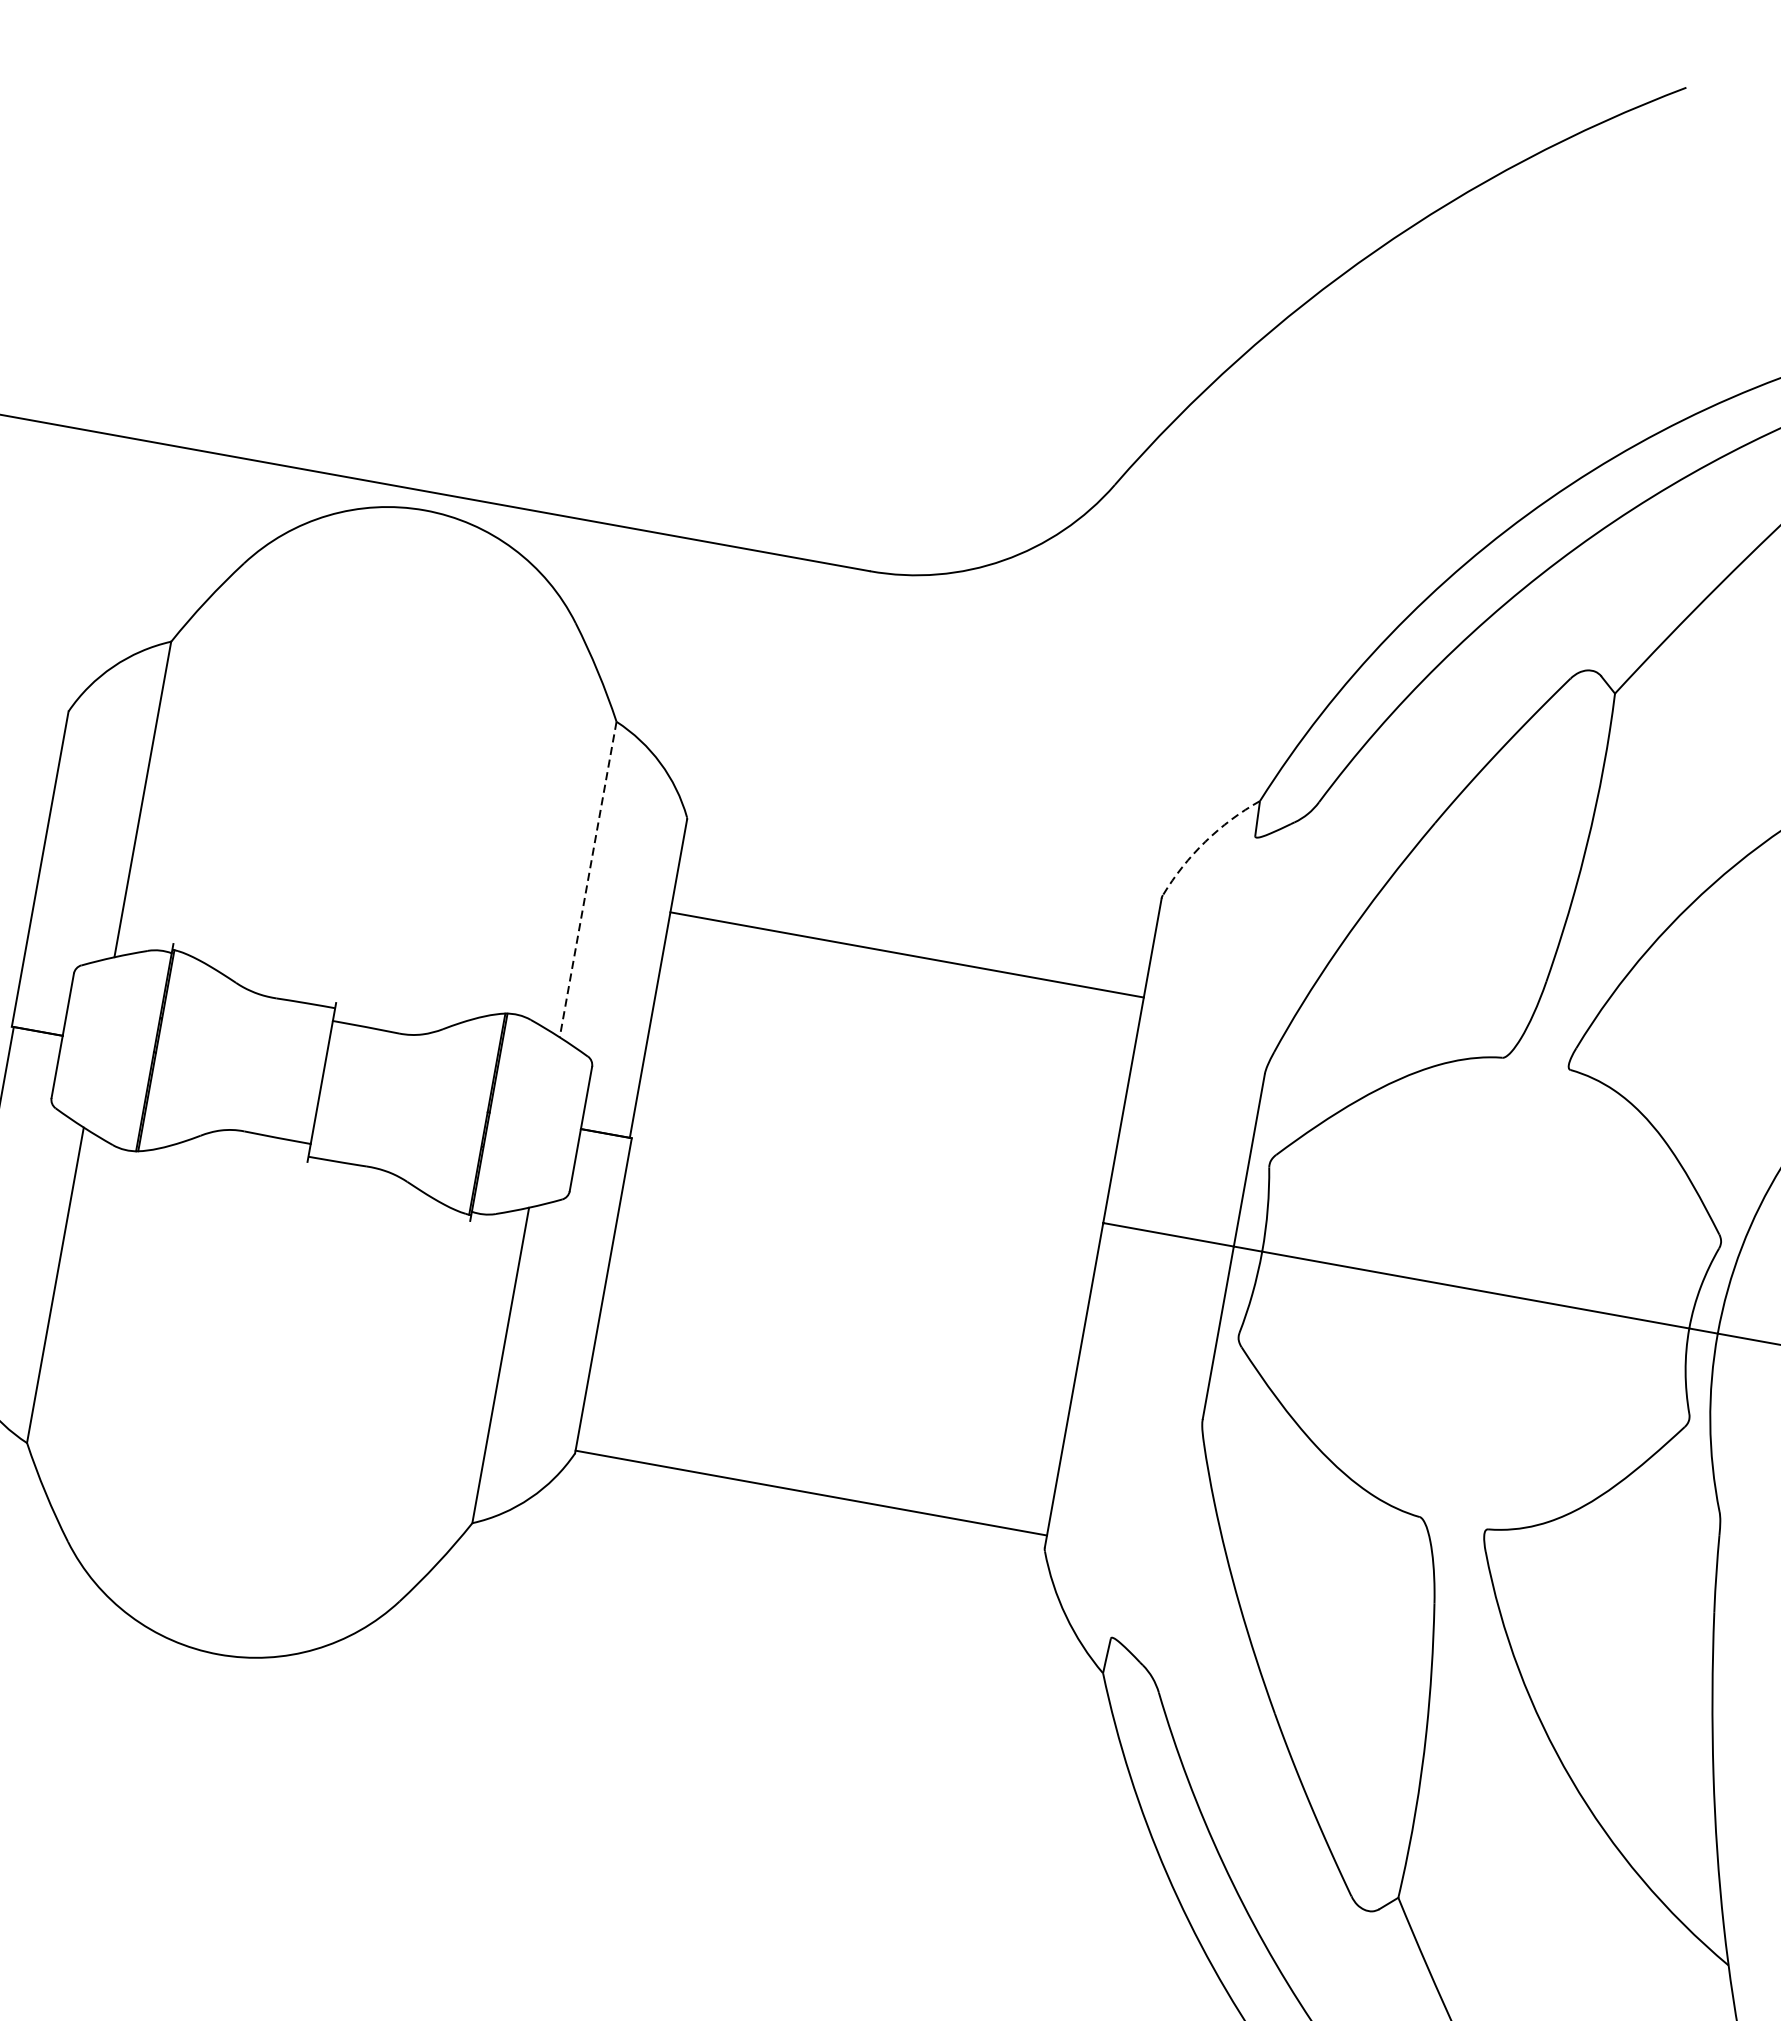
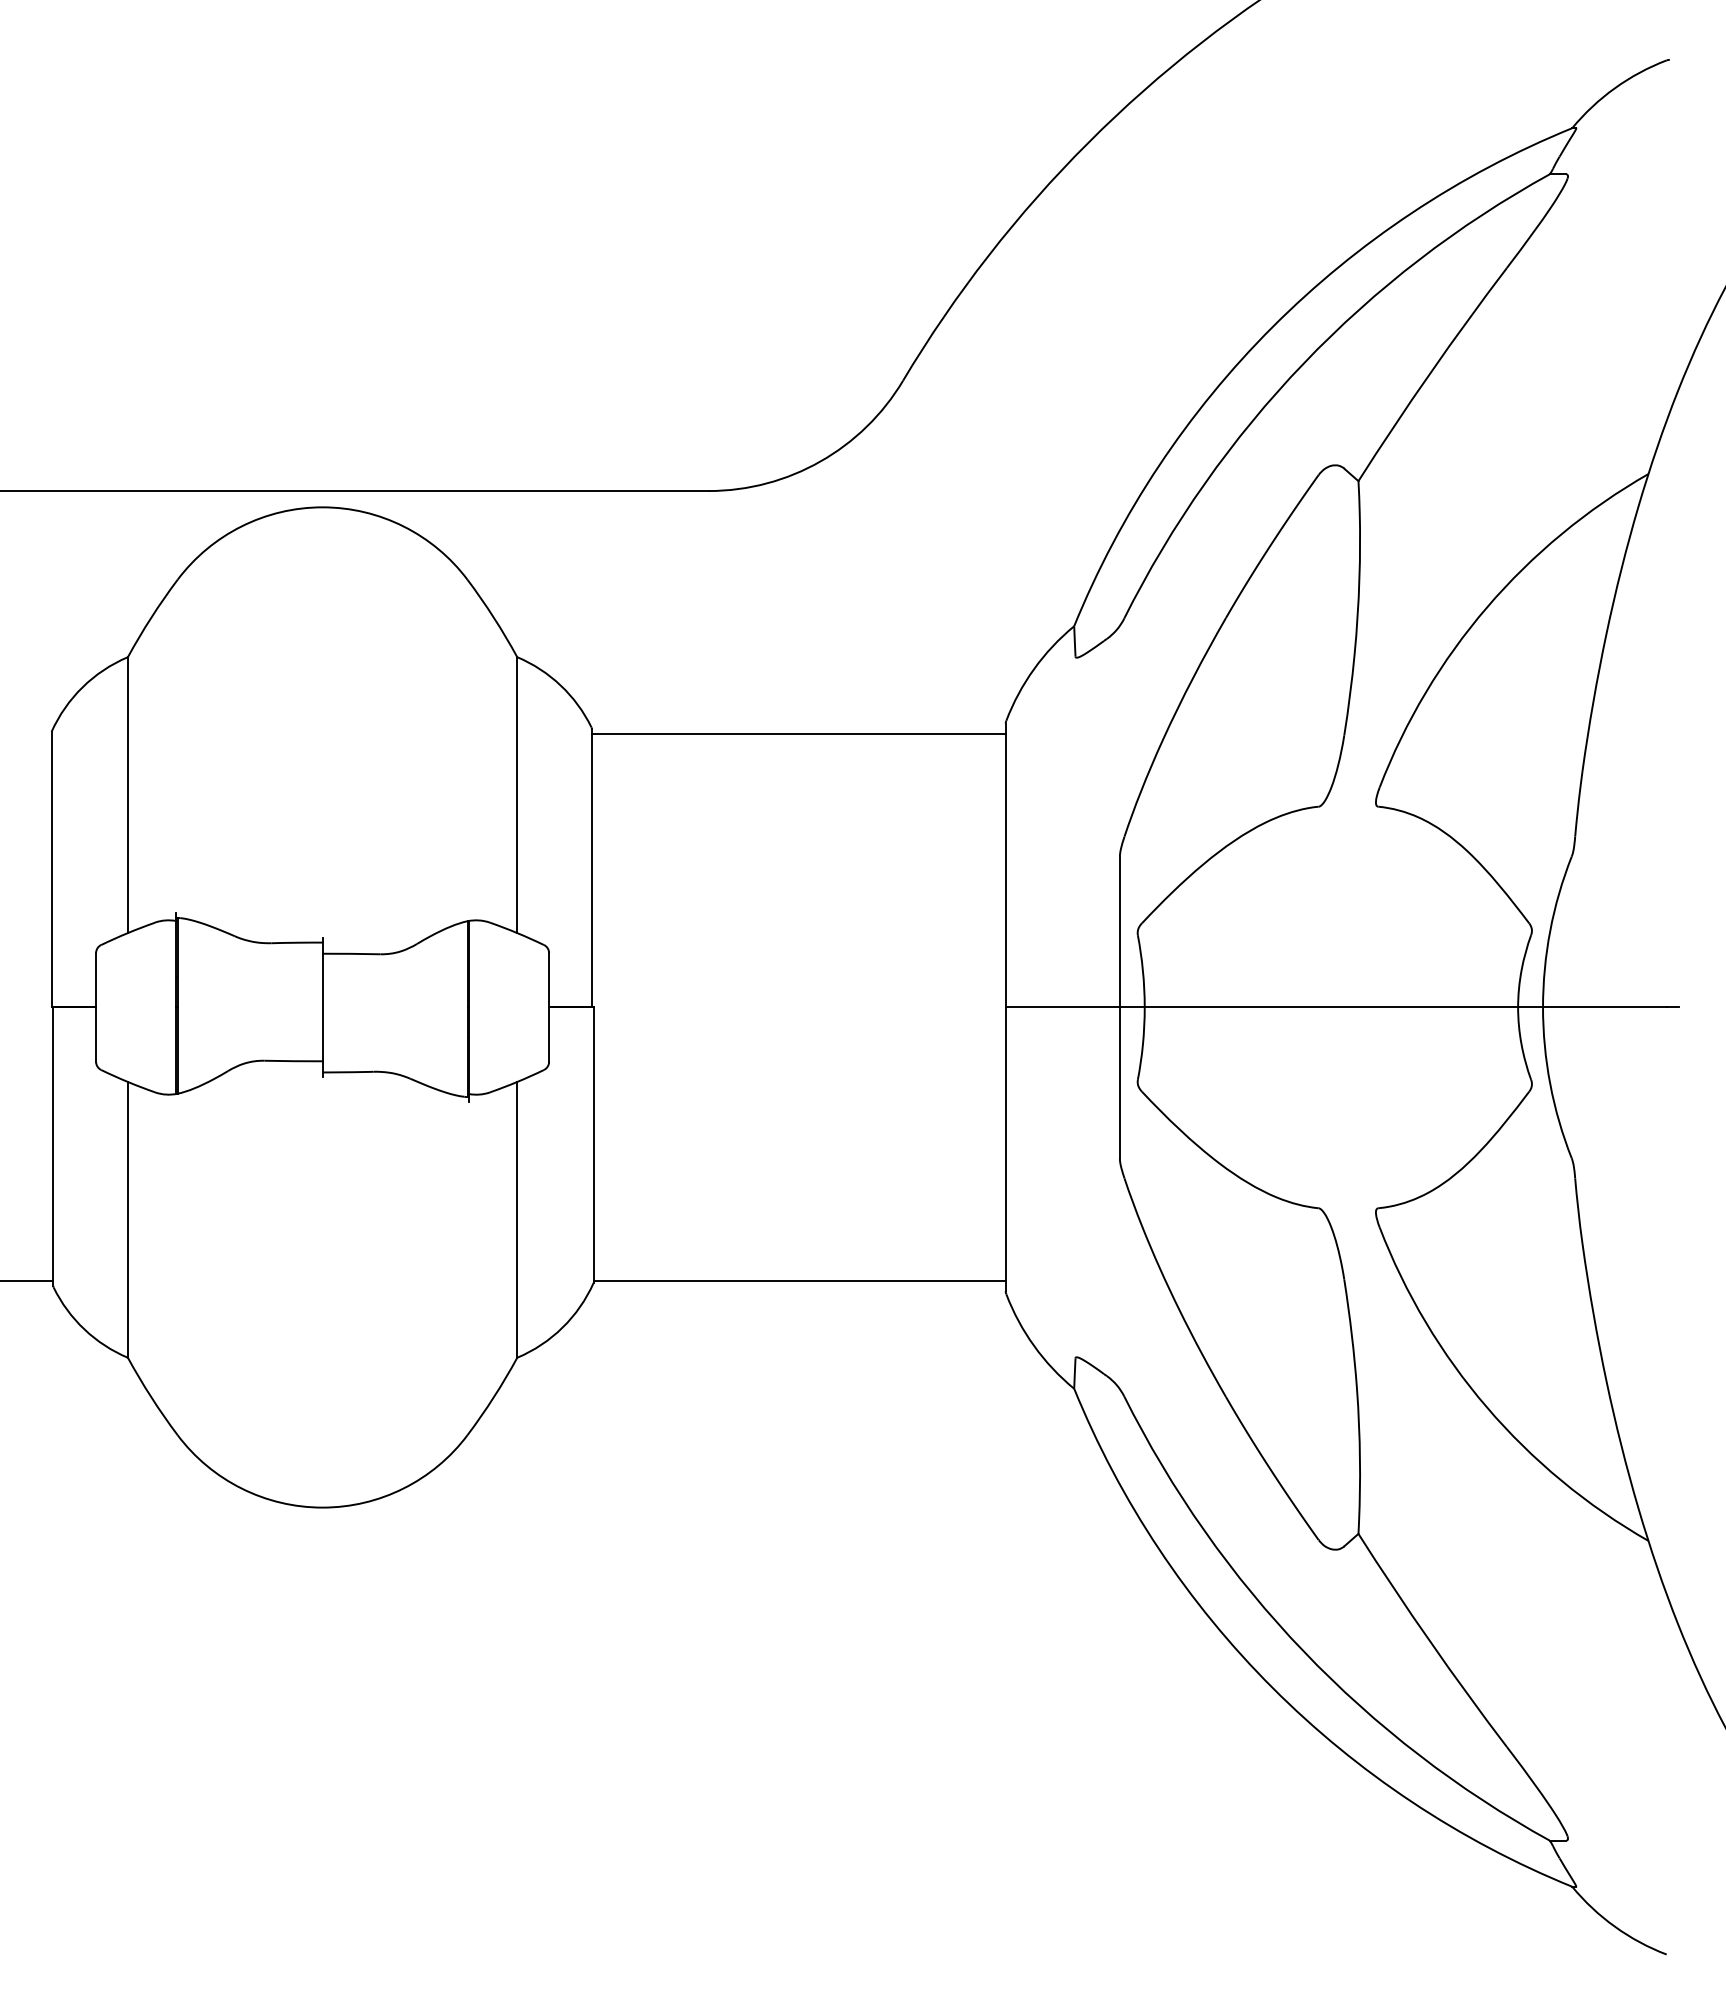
arc: (1205, 842) -> (1034, 669), dashed -> solid
line: (588, 880) -> (517, 795), dashed -> solid
line: (906, 955) -> (798, 734), moved

